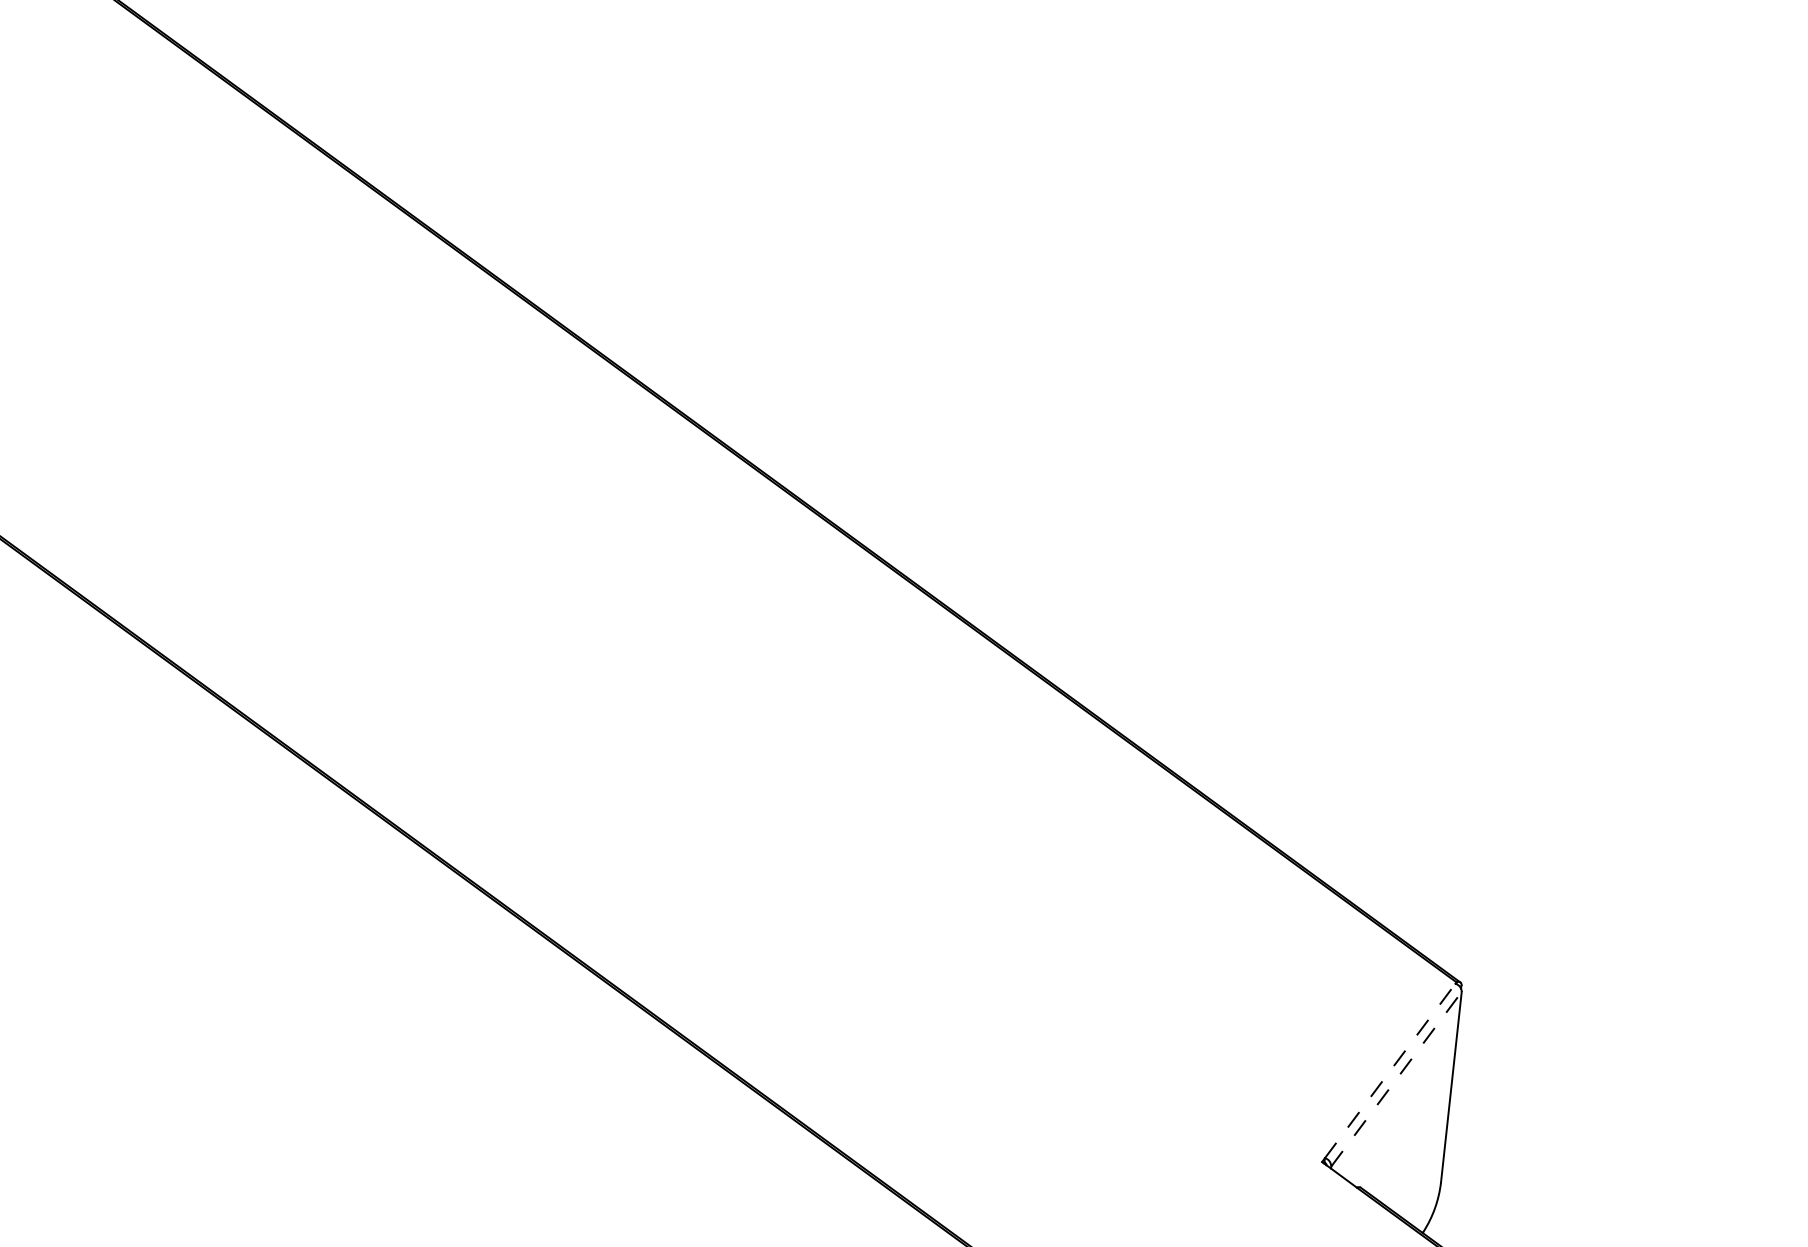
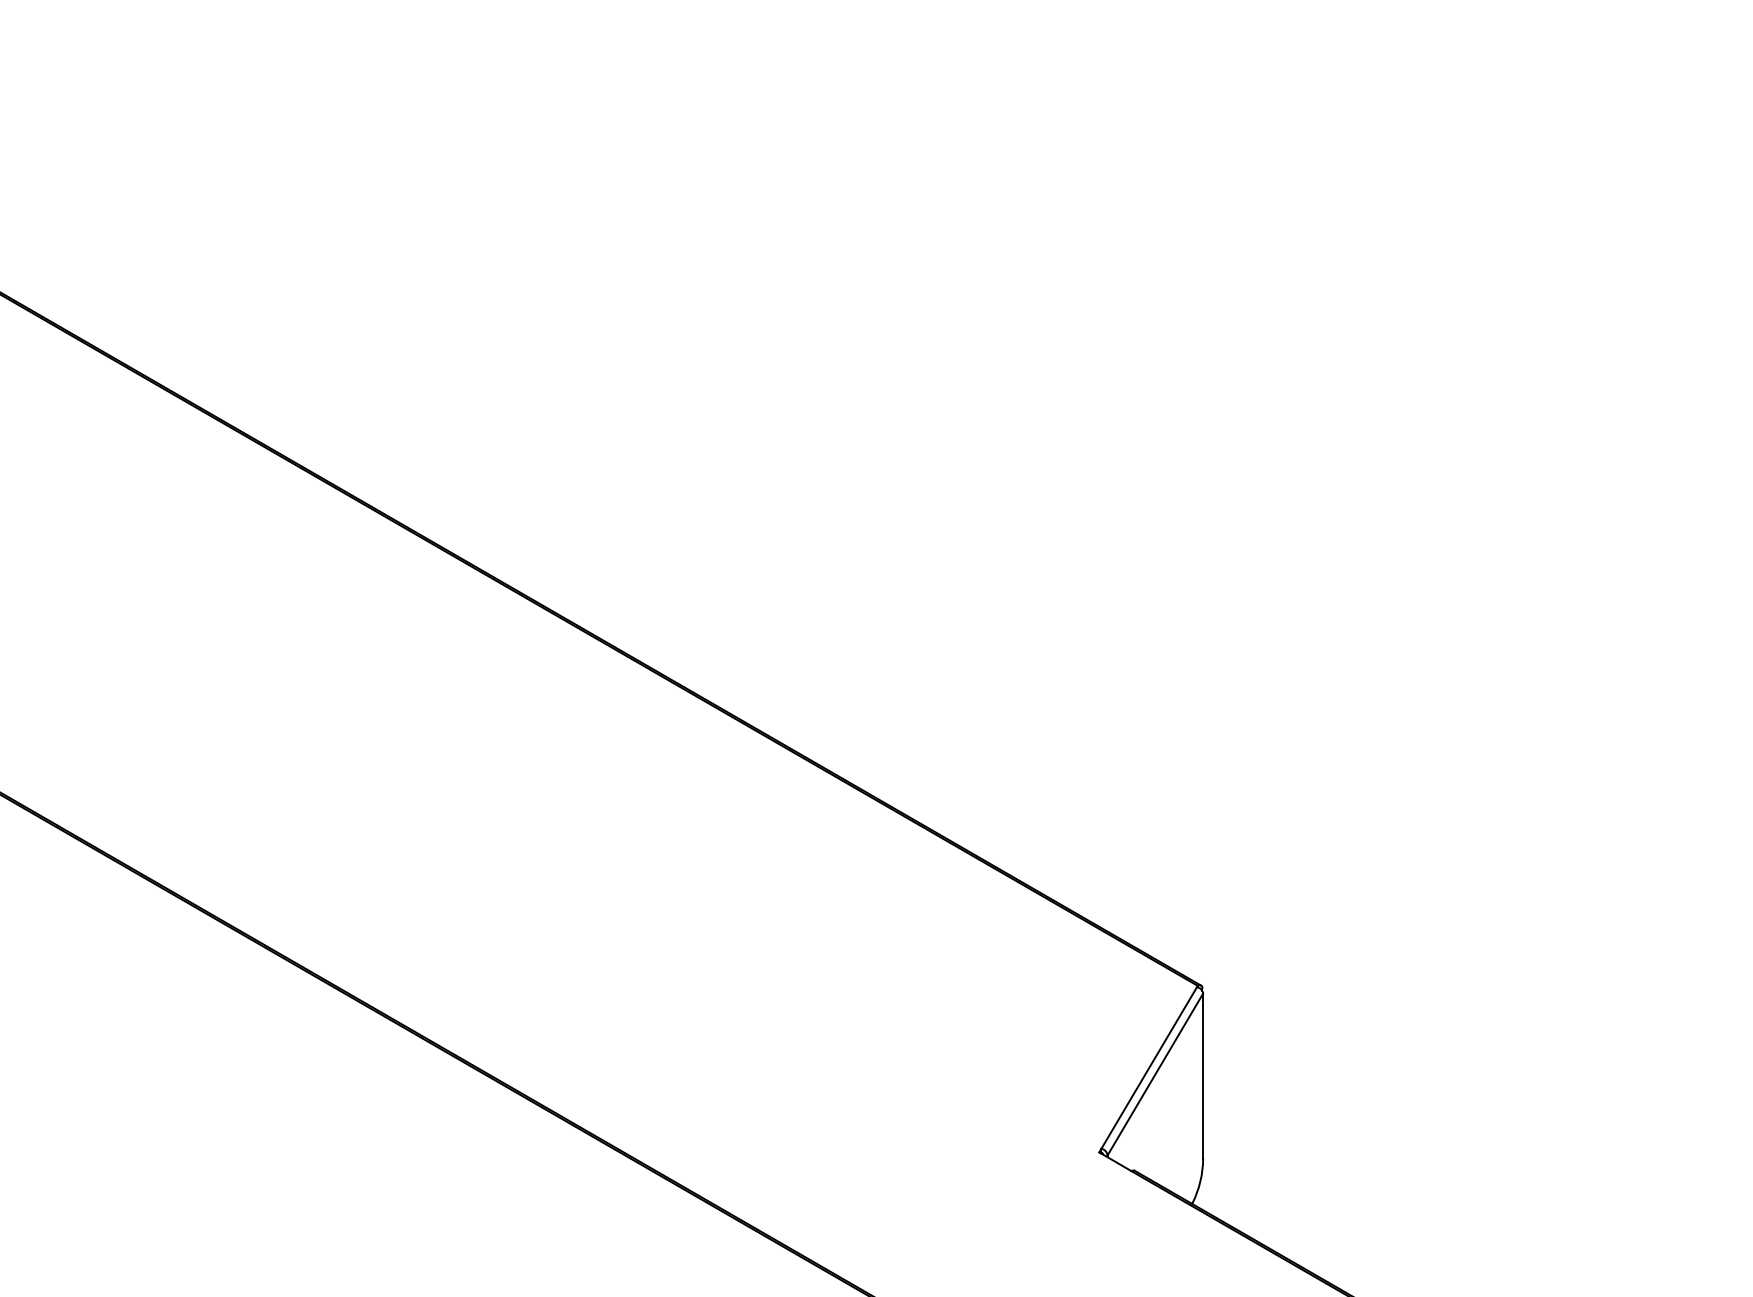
line: (1390, 1071) -> (1149, 1068), dashed -> solid
line: (1396, 1079) -> (1155, 1074), dashed -> solid

